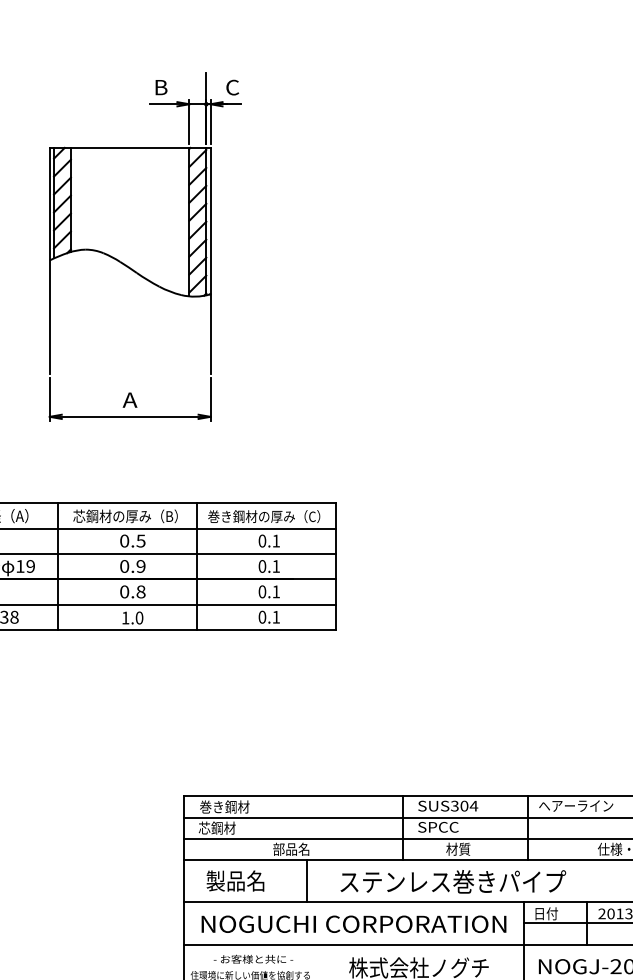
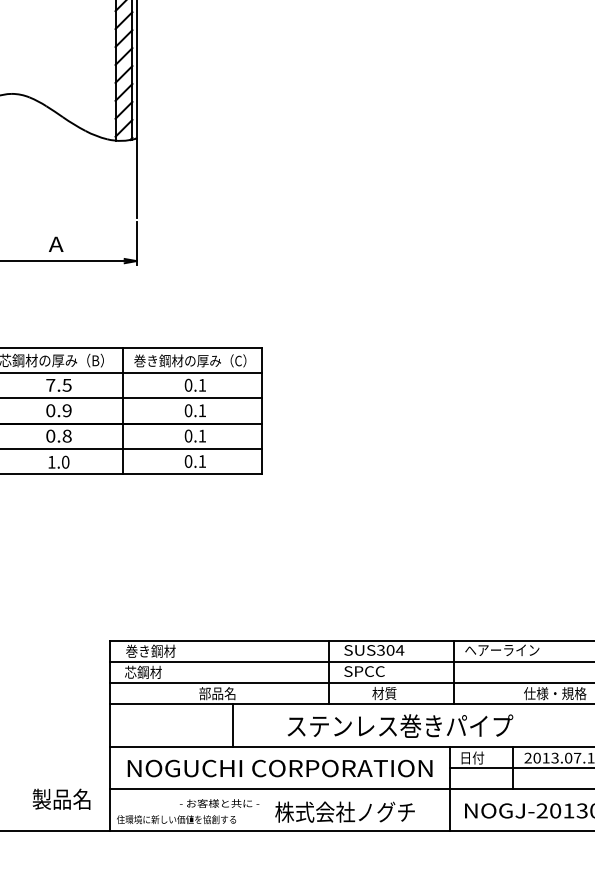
text: (124, 540) -> (50, 384), 0.5 -> 7.5
text: (235, 880) -> (61, 798), moved
text: (453, 881) -> (400, 725), moved
text: (253, 958) -> (219, 802), moved

